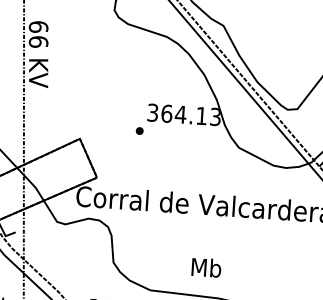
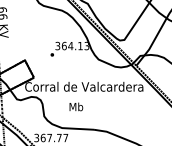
text: (206, 266) -> (76, 106), moved

